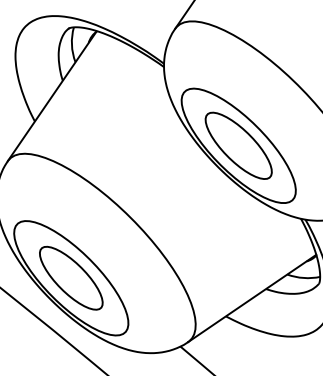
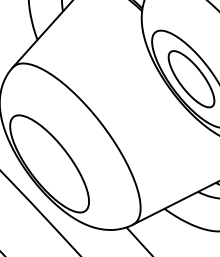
part: (71, 277) -> (49, 163), removed

